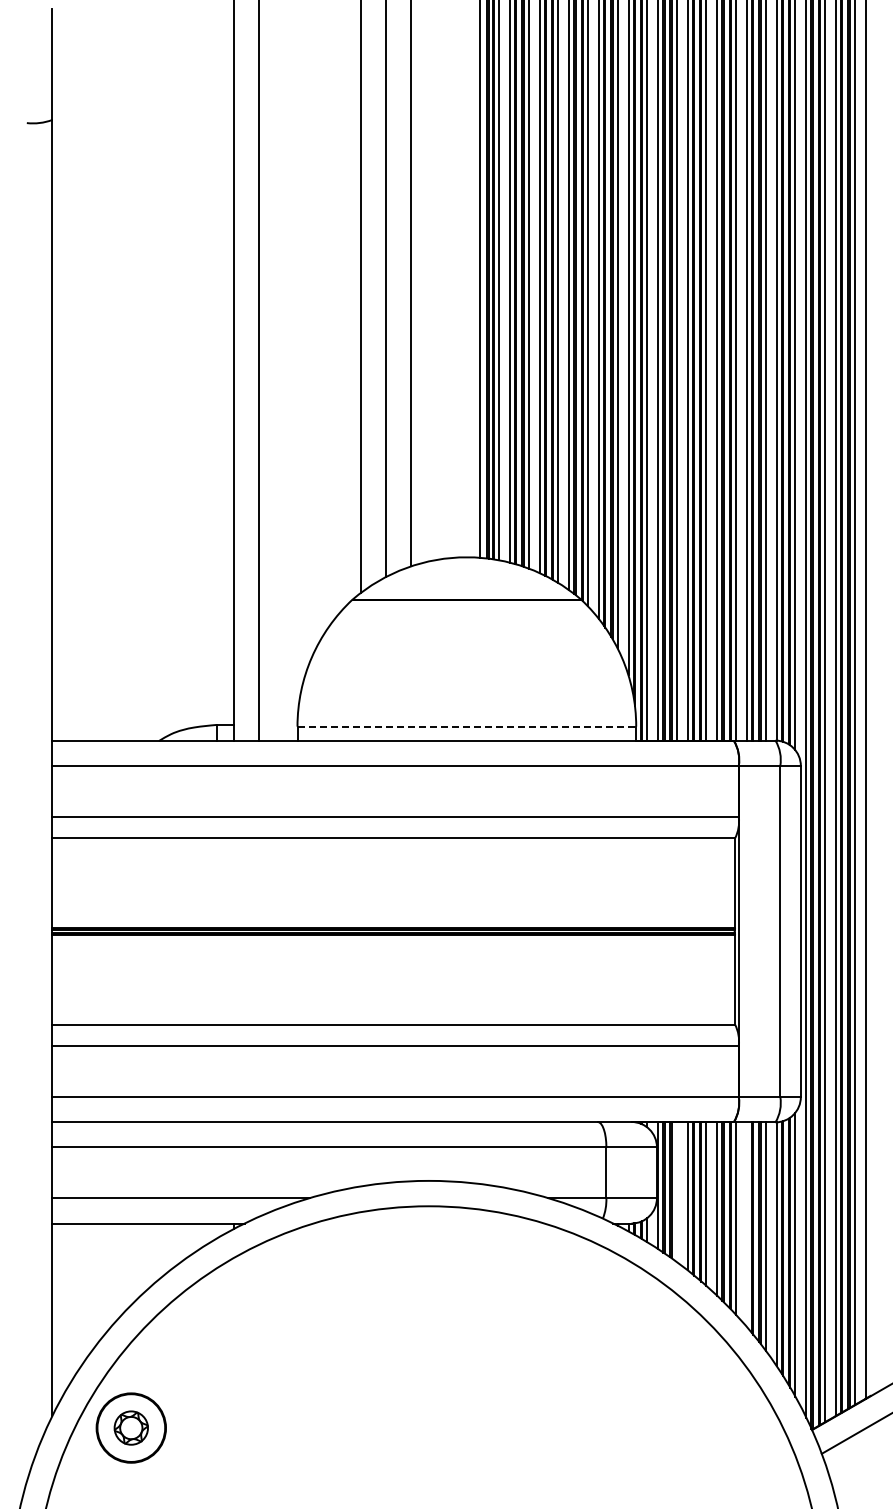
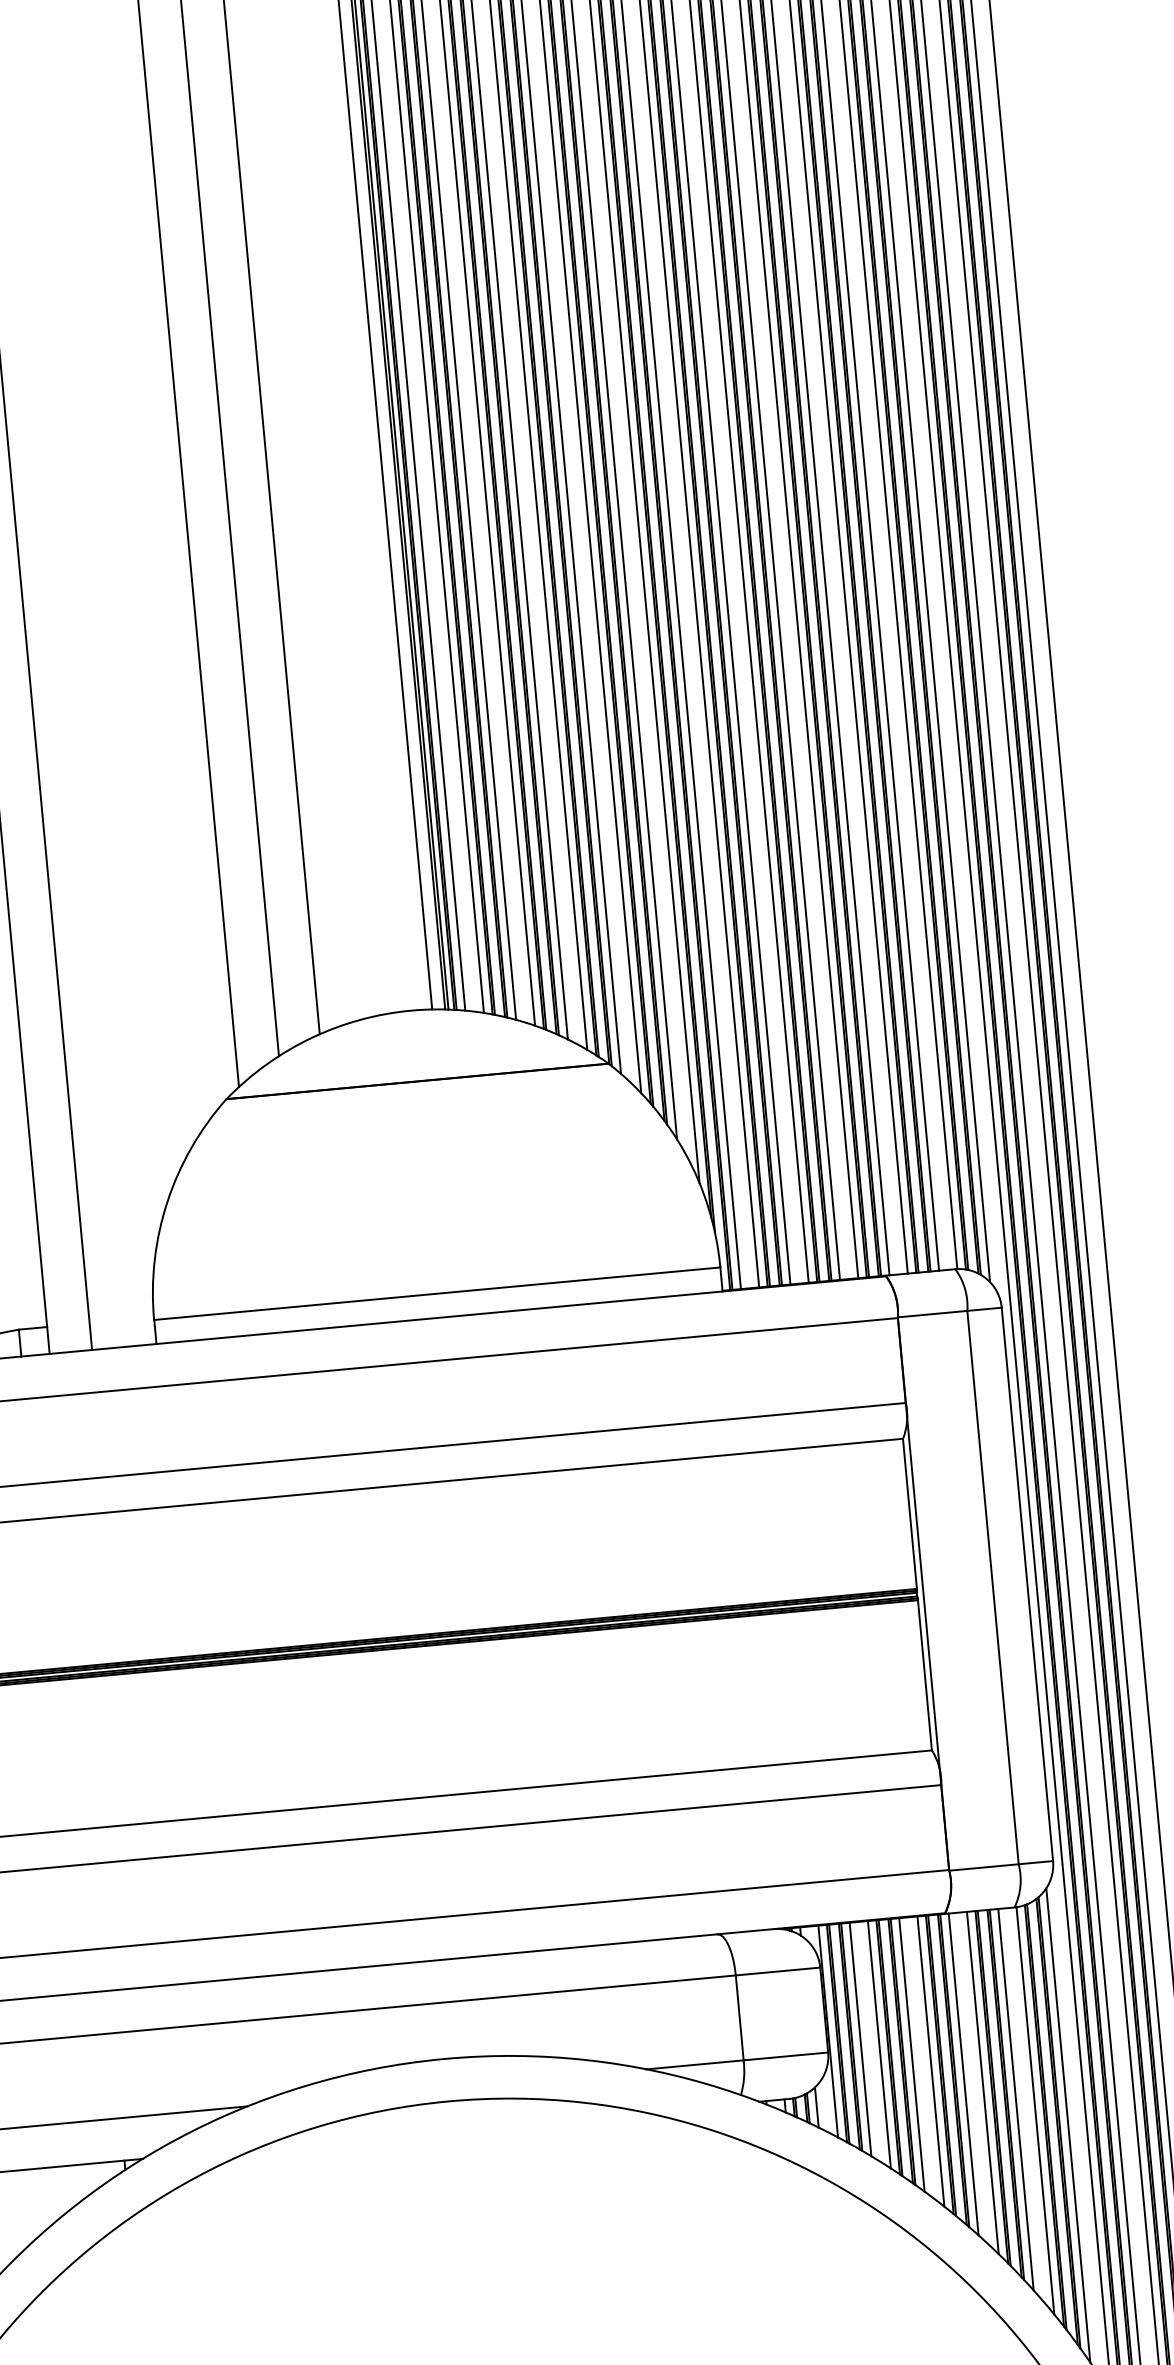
line: (467, 726) -> (438, 1293), dashed -> solid
line: (676, 1192) -> (859, 2040), added
line: (747, 1224) -> (983, 2082), added

